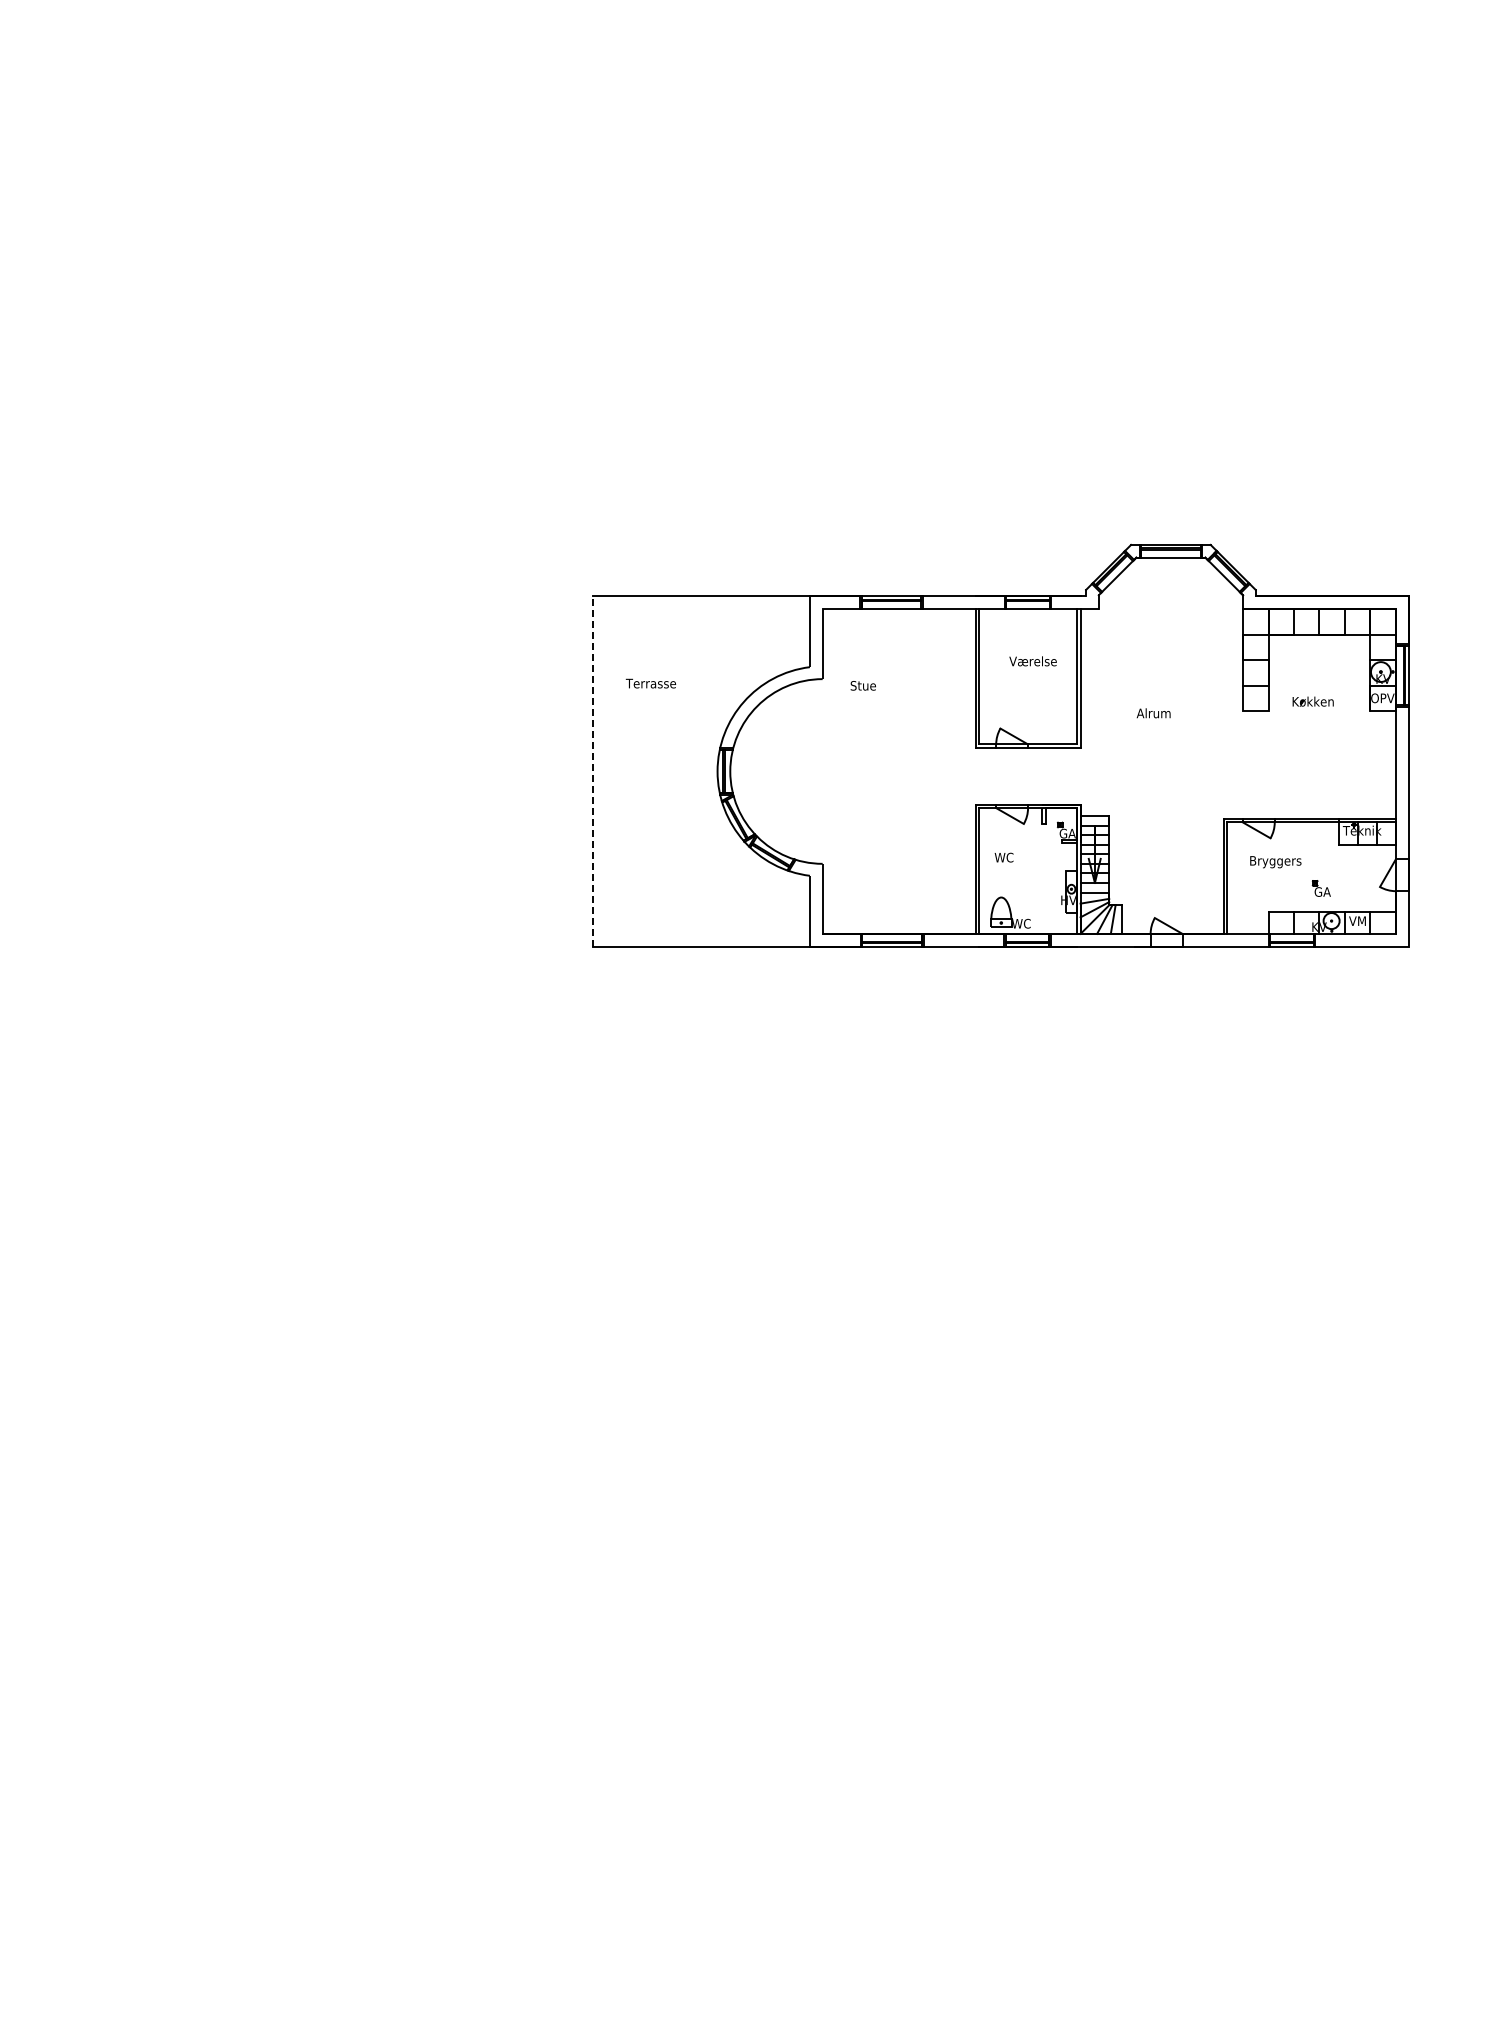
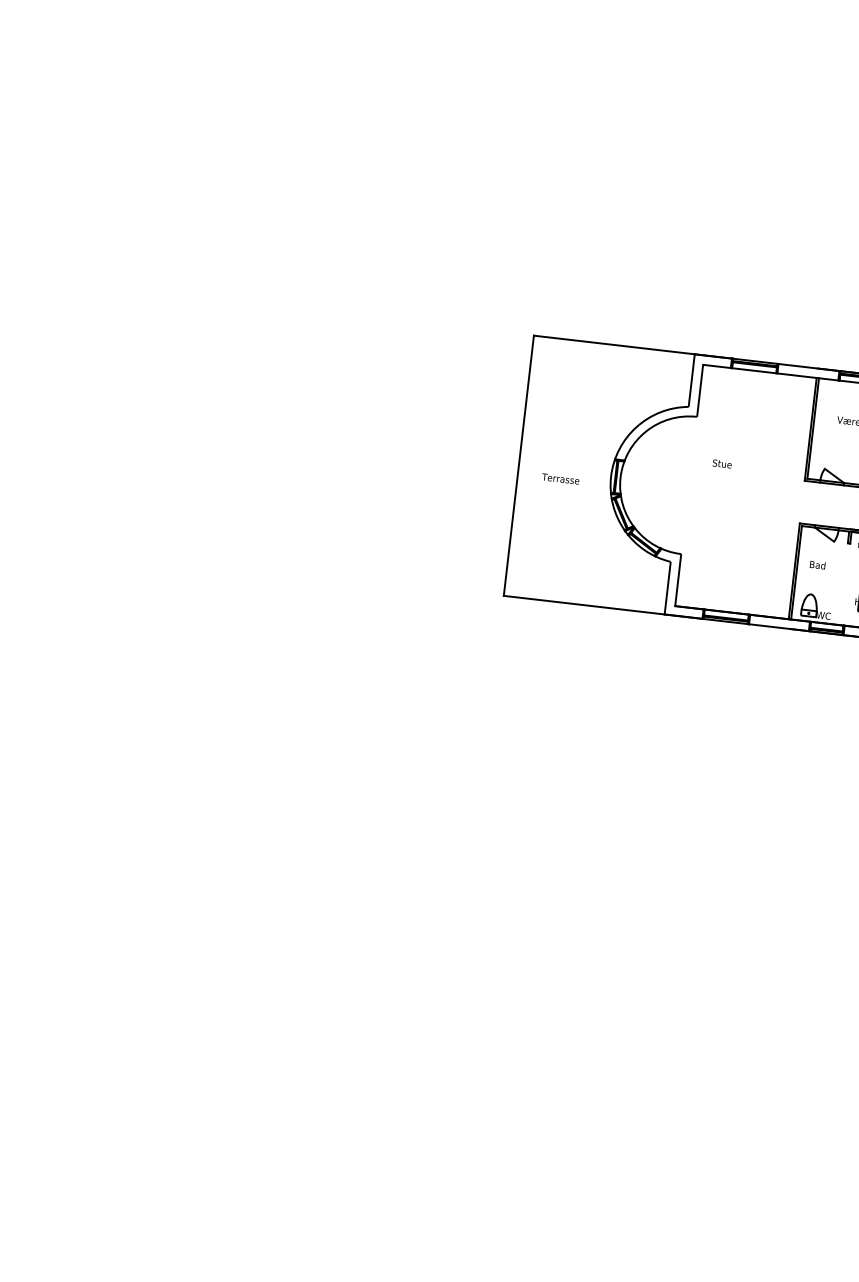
text: (650, 683) -> (560, 478), moved
text: (862, 685) -> (721, 463), moved
line: (593, 770) -> (519, 465), dashed -> solid
text: (1004, 857) -> (816, 564), WC -> Bad

